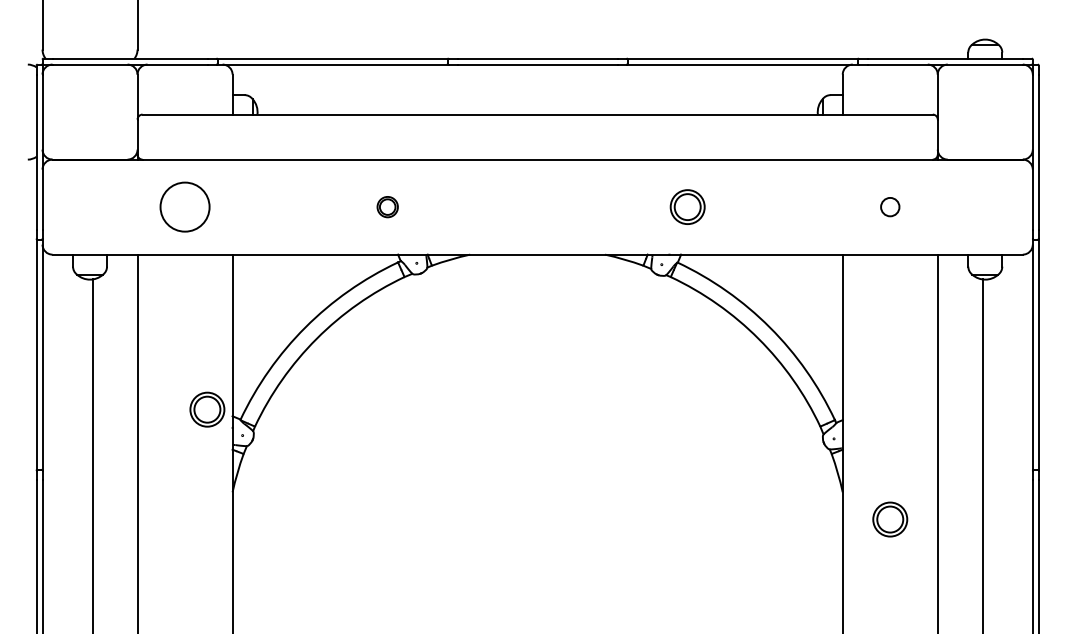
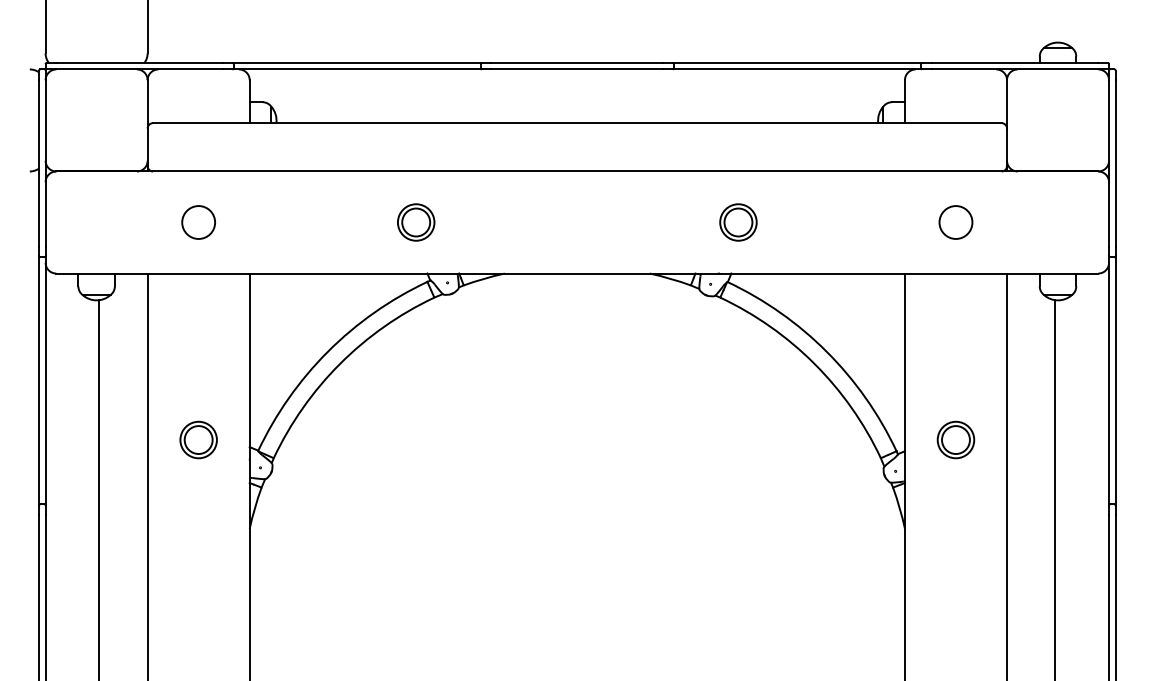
circle: (184, 207) -> (198, 222), size x0.62
part: (387, 207) -> (416, 222), size x1.67
circle: (889, 207) -> (955, 222), size x1.67
part: (207, 409) -> (198, 439), moved
part: (889, 519) -> (955, 439), moved

